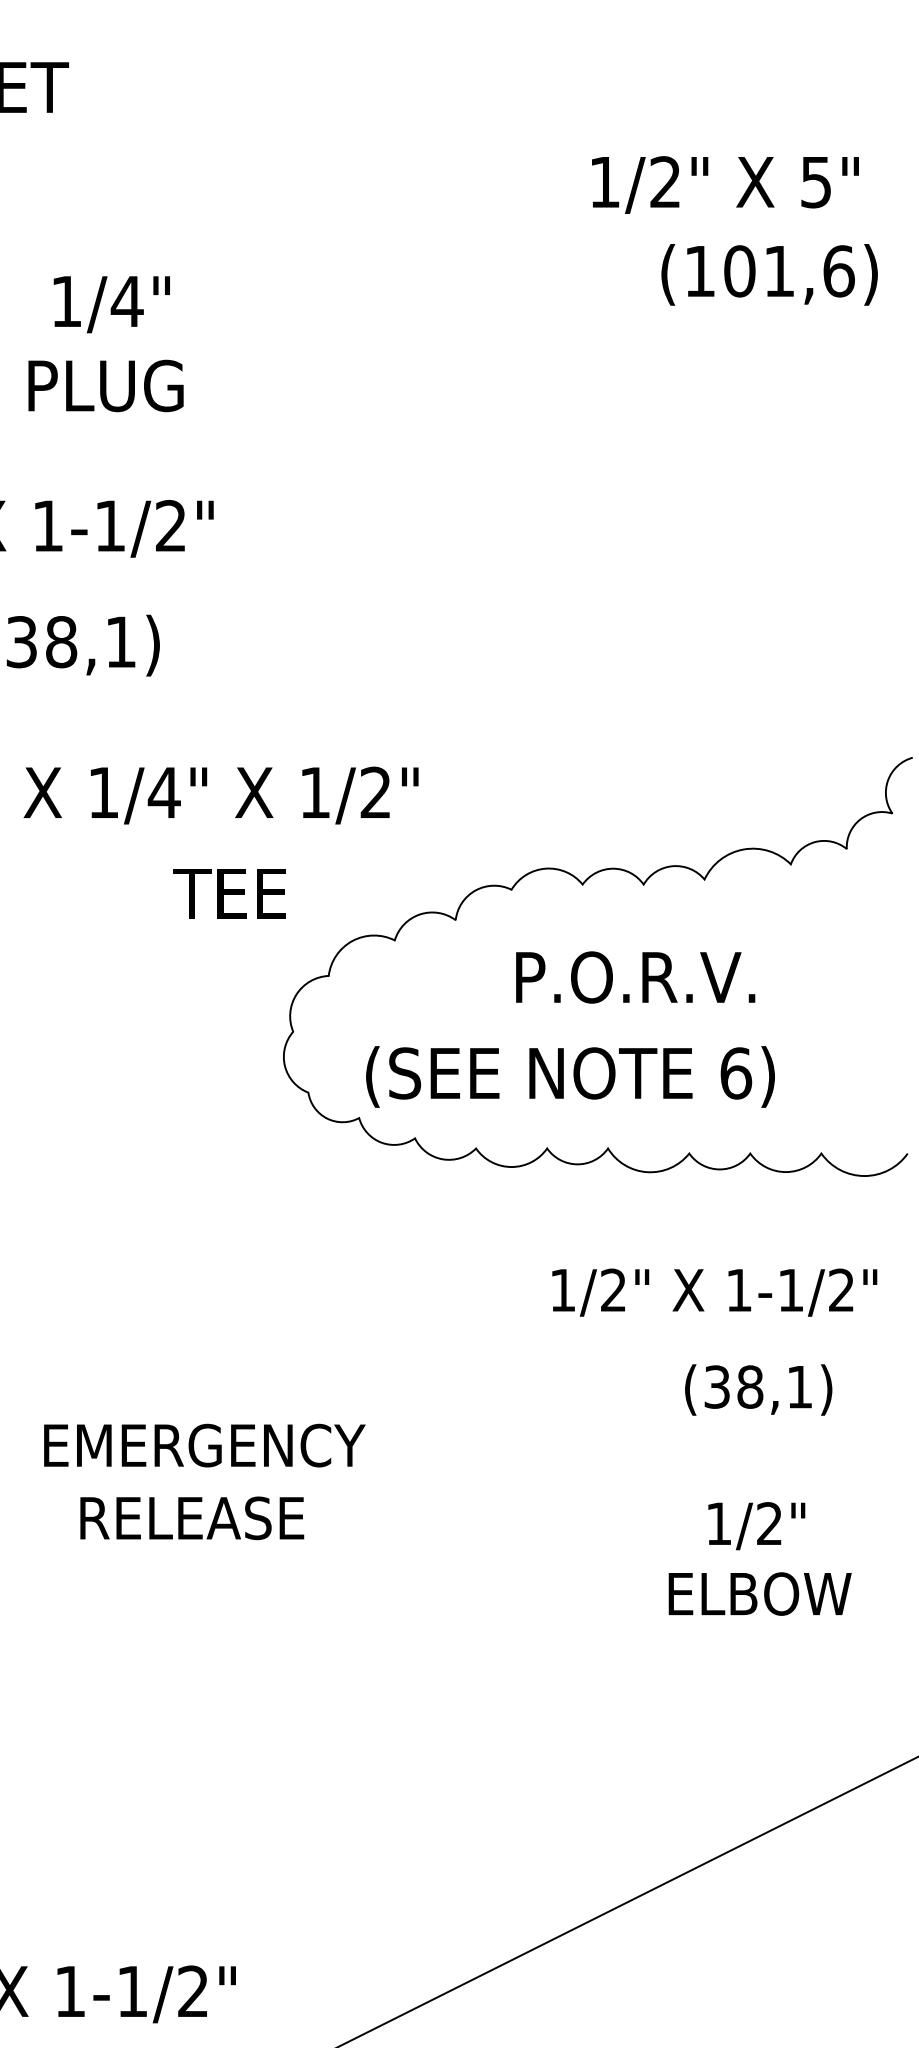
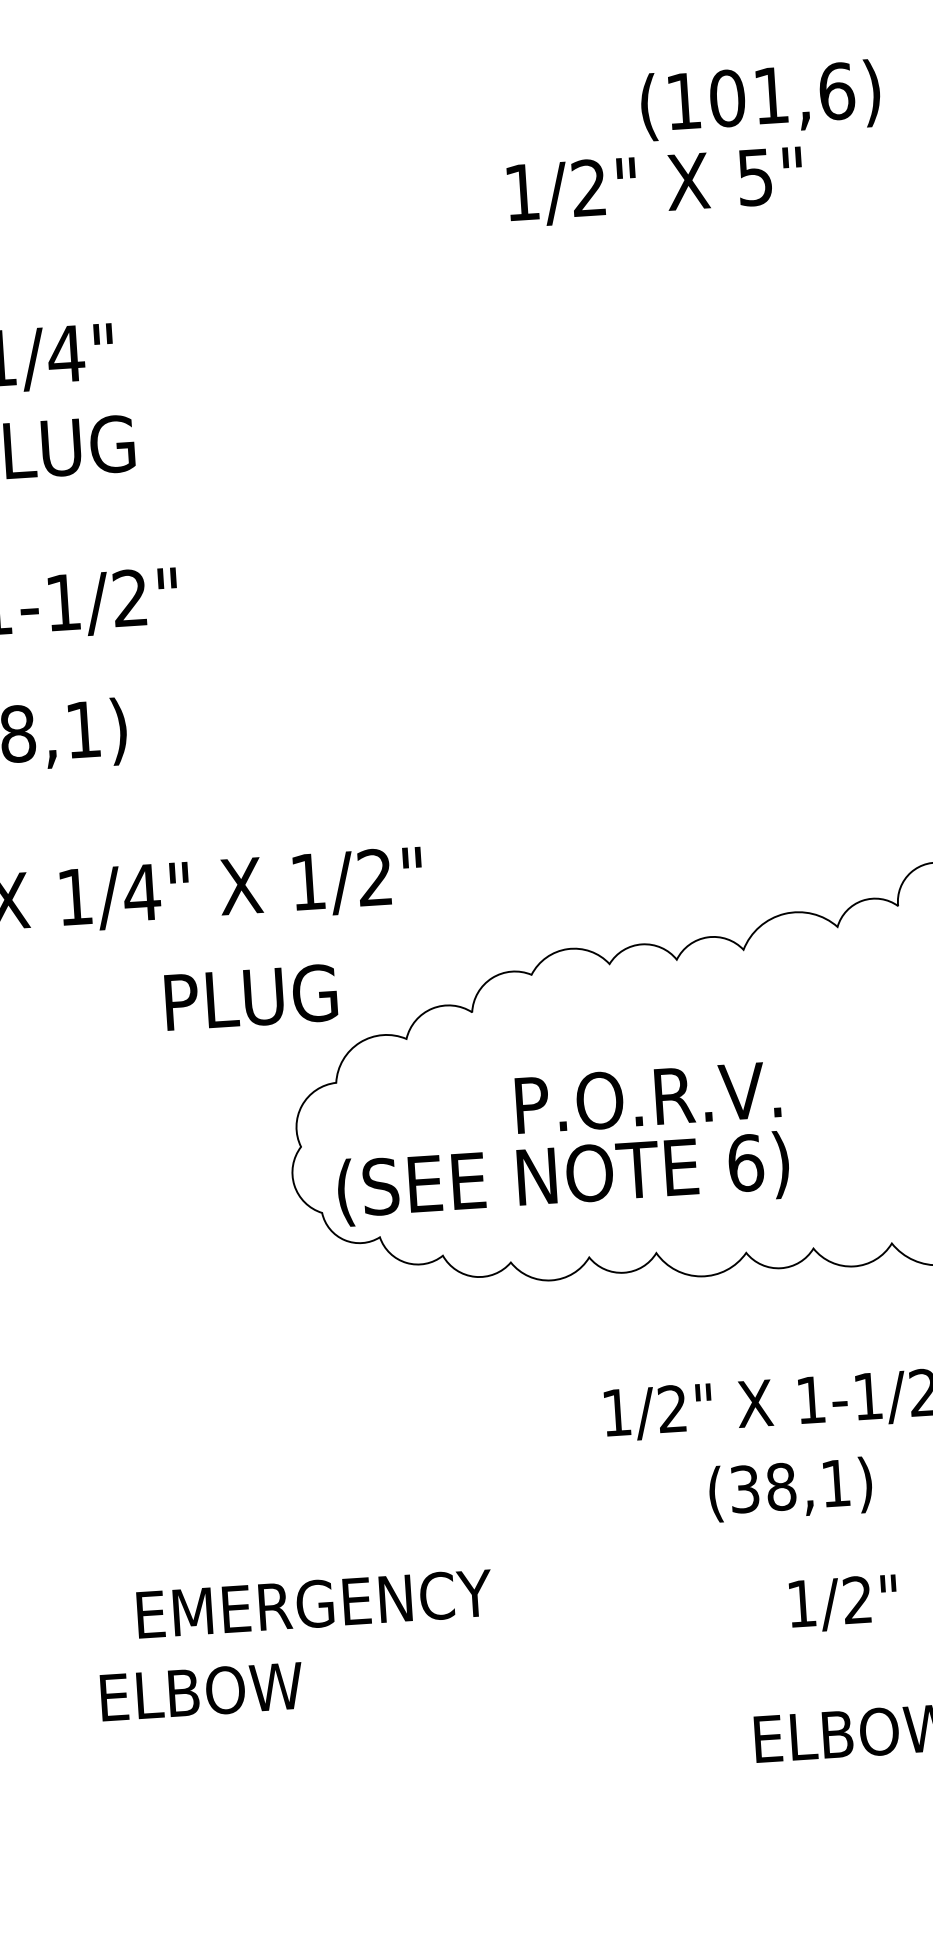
text: (725, 184) -> (655, 186), moved
text: (769, 274) -> (760, 99), moved
text: (253, 893) -> (247, 997), TEE -> PLUG
text: (635, 977) -> (647, 1097), moved
text: (570, 1076) -> (563, 1178), moved
text: (758, 1389) -> (790, 1489), moved
text: (204, 1445) -> (314, 1603), moved
text: (194, 1518) -> (226, 1690), RELEASE -> ELBOW
text: (756, 1526) -> (843, 1604), moved

